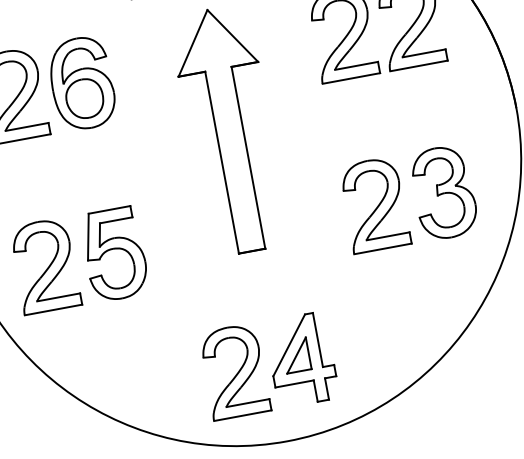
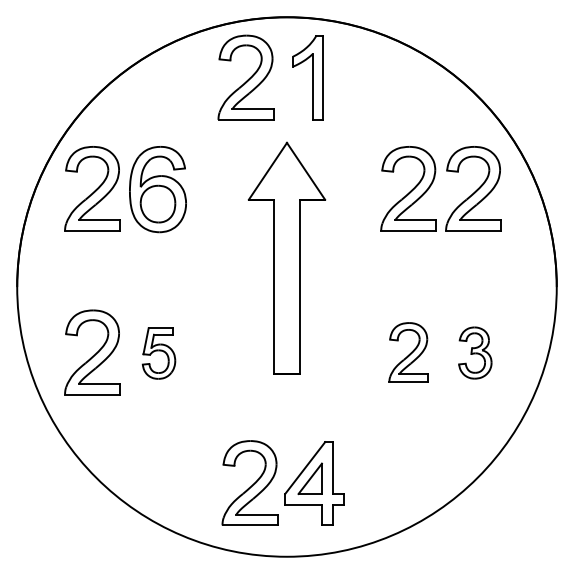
part: (444, 192) -> (475, 352), size x0.6
part: (374, 204) -> (408, 352), size x0.7
part: (114, 254) -> (158, 353), size x0.6

